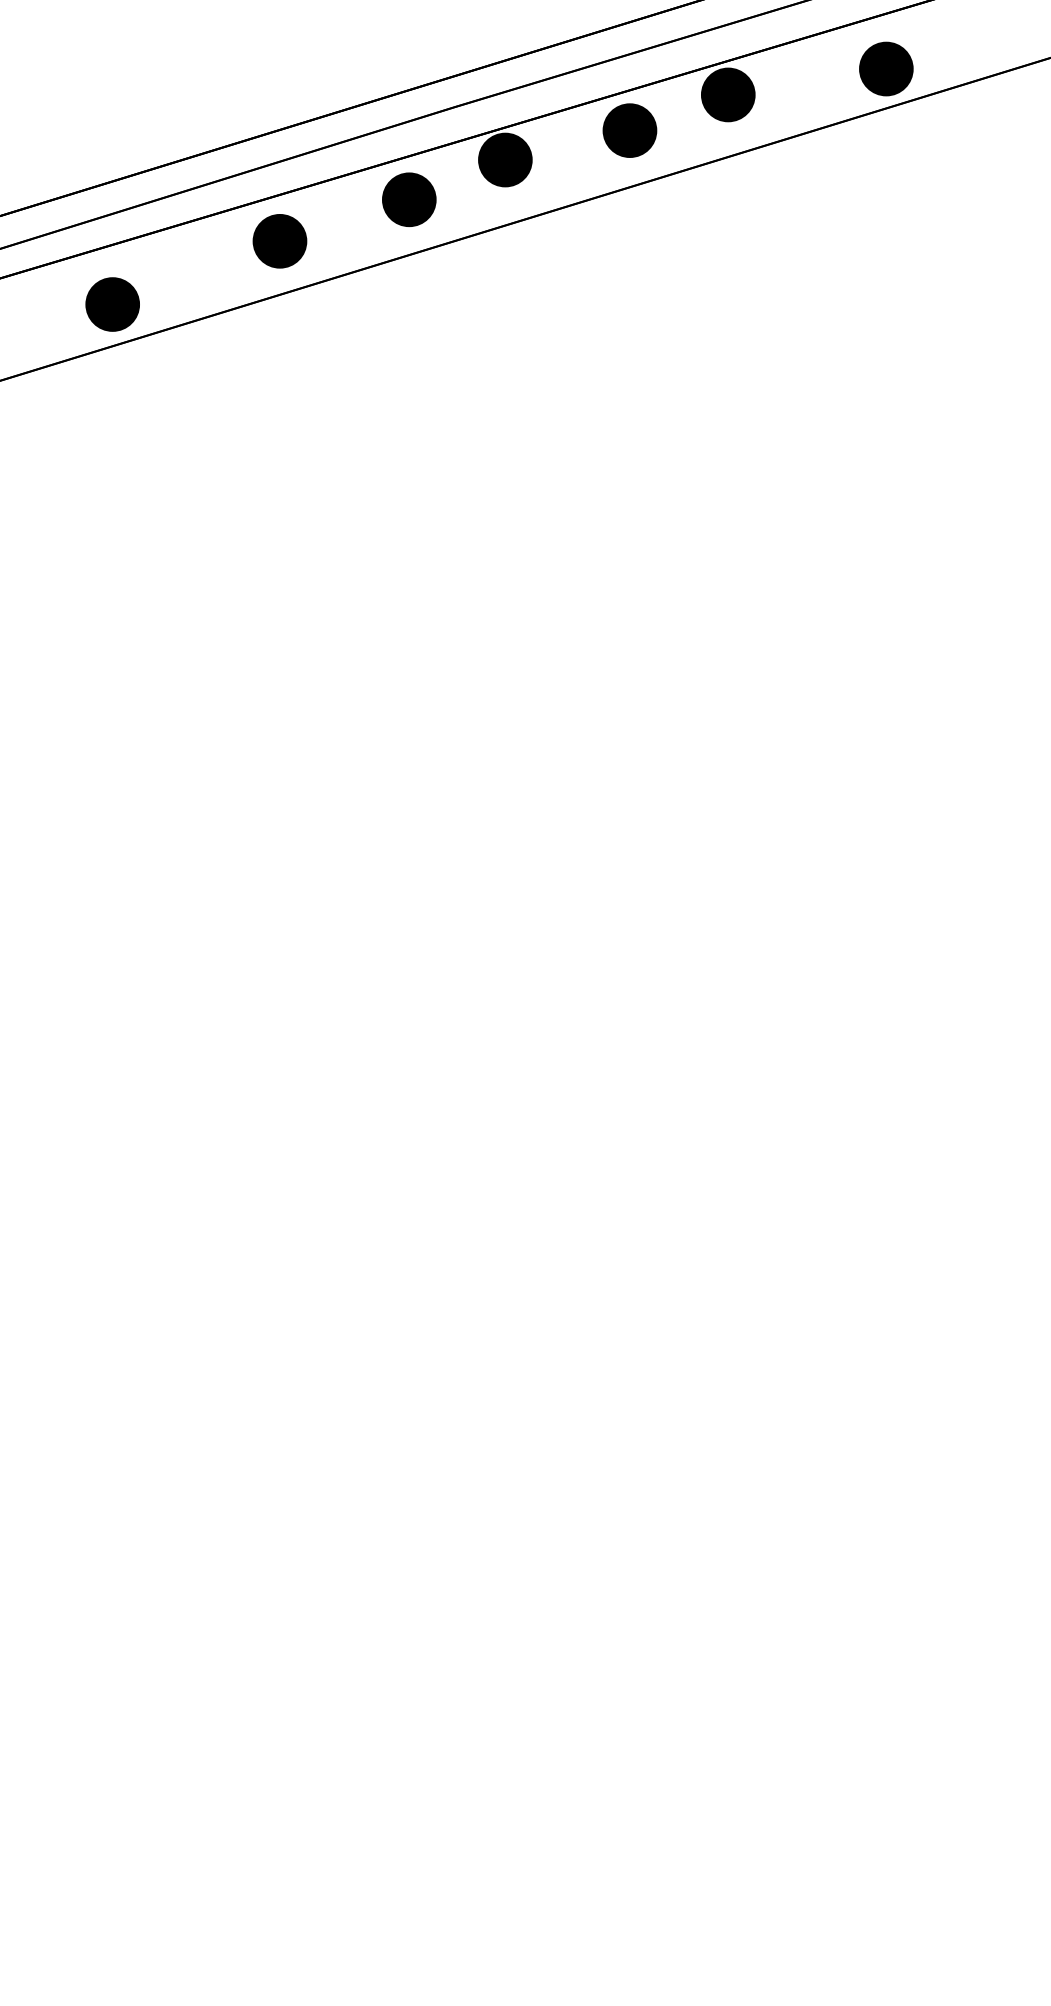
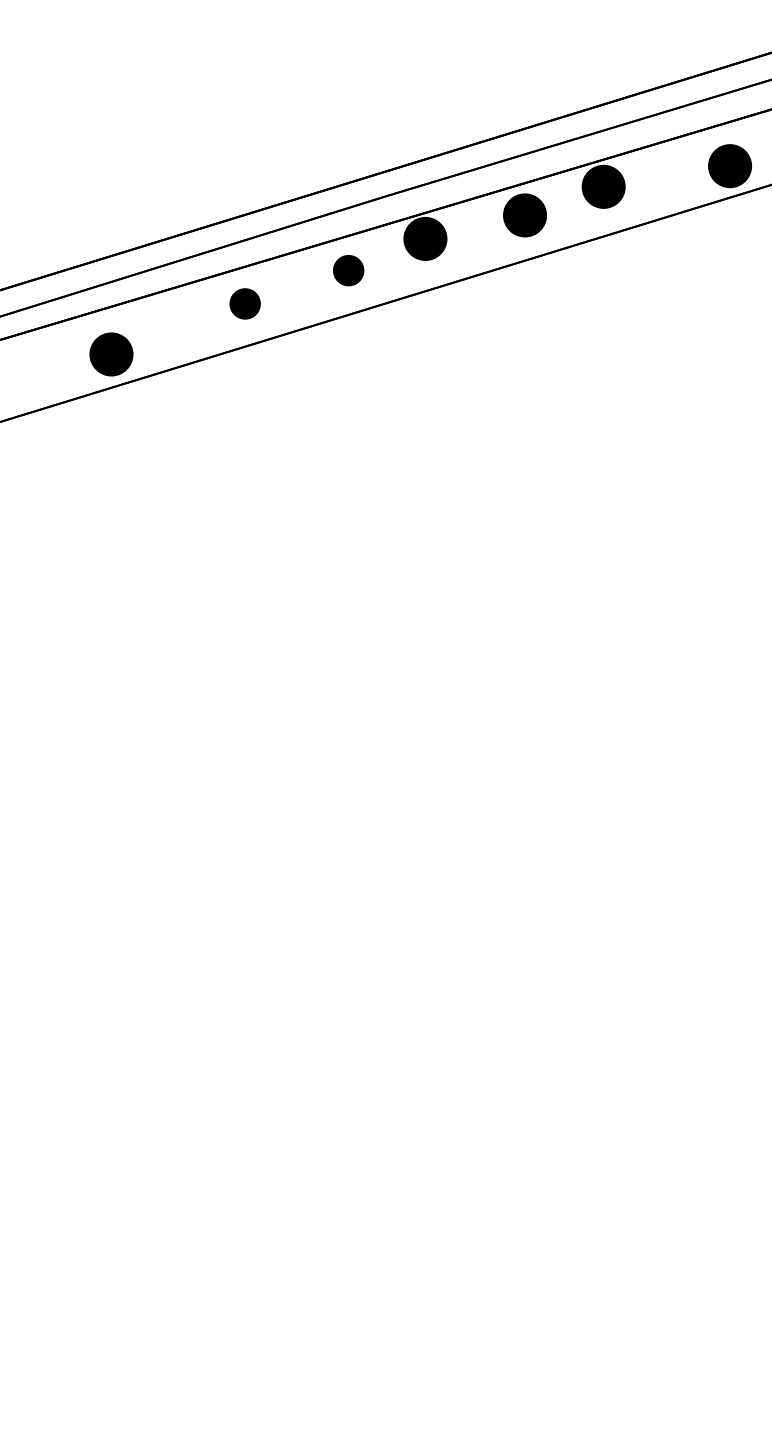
part: (409, 199) -> (348, 270), size x0.7
part: (279, 241) -> (244, 304), size x0.7

